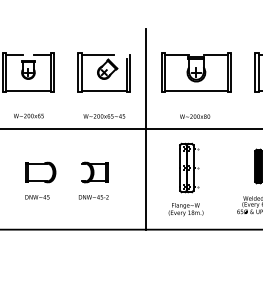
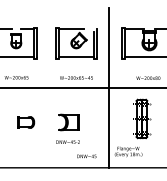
part: (40, 172) -> (25, 122), size x0.7
text: (37, 197) -> (86, 156), moved
text: (185, 209) -> (128, 151), moved

